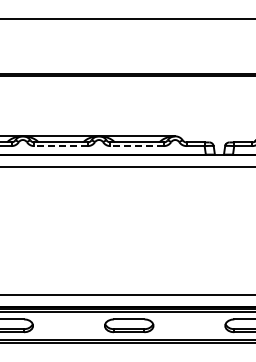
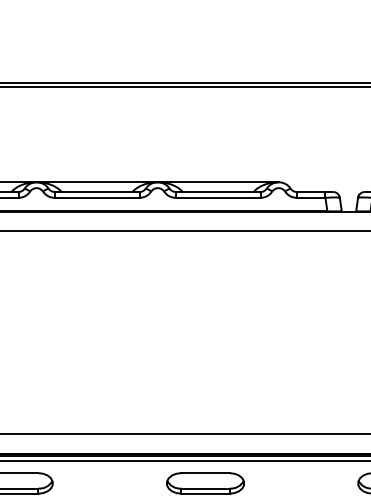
line: (60, 146) -> (96, 198), dashed -> solid
line: (137, 146) -> (218, 198), dashed -> solid

